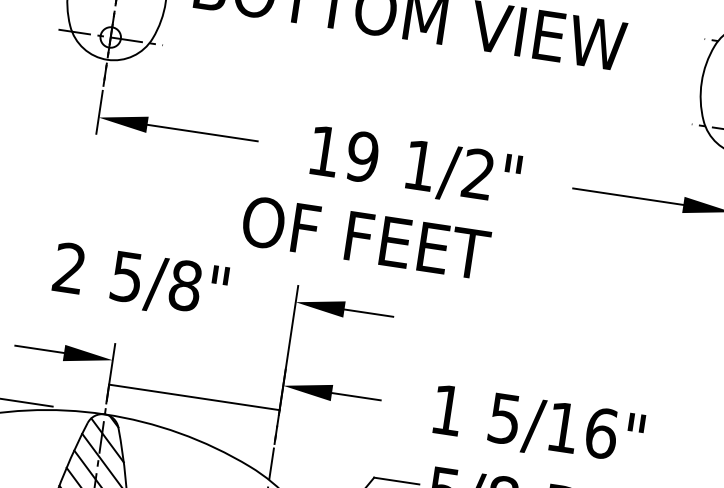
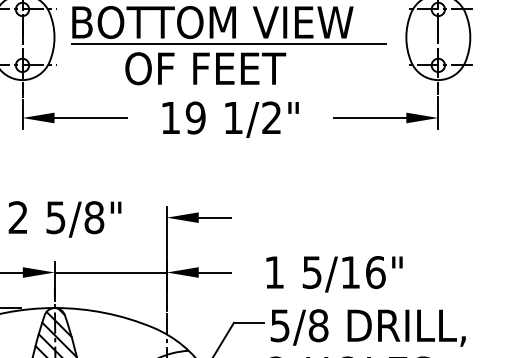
line: (429, 52) -> (228, 44), added
text: (365, 237) -> (205, 68), moved
line: (193, 397) -> (110, 272), moved

